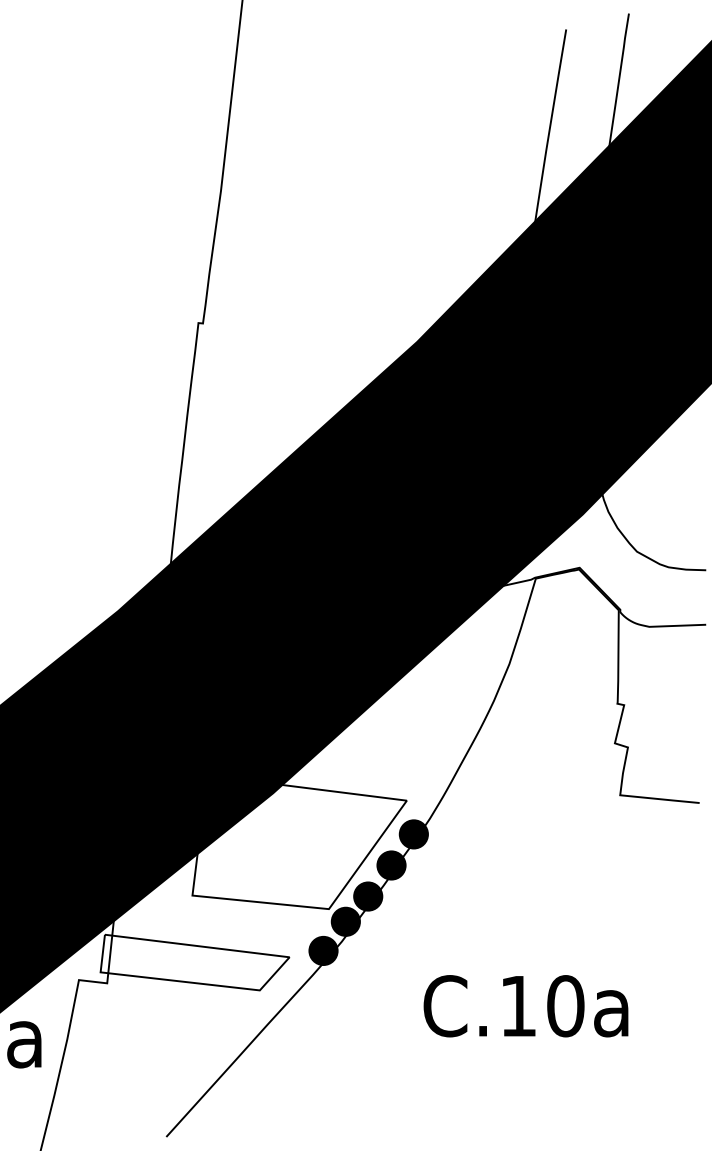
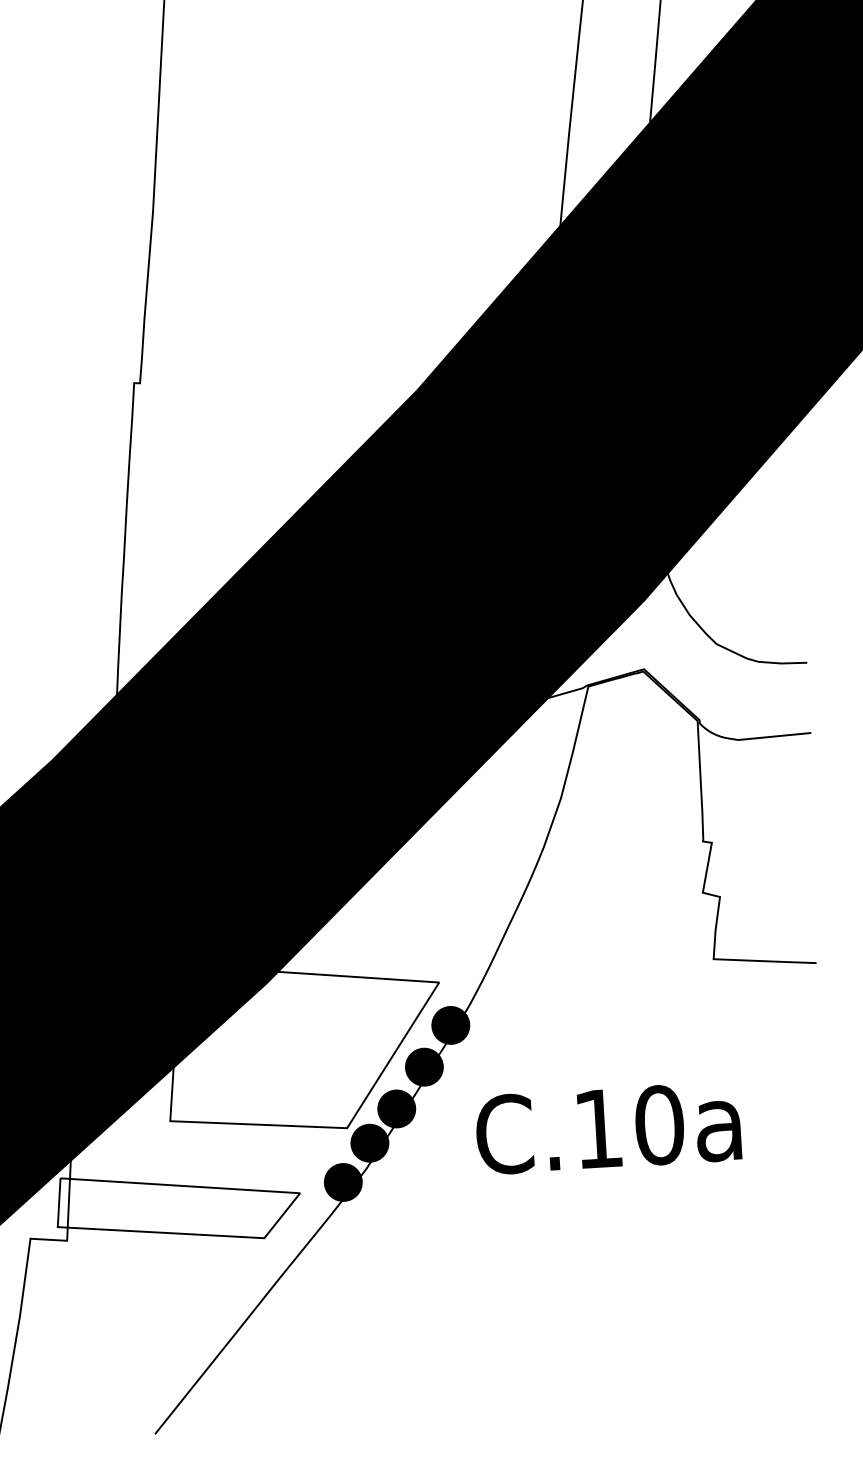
text: (525, 1006) -> (607, 1128), moved

